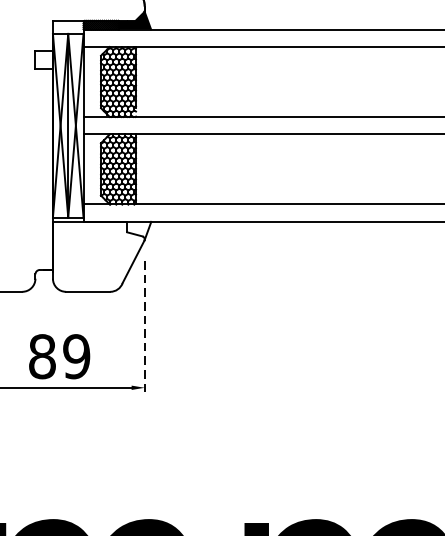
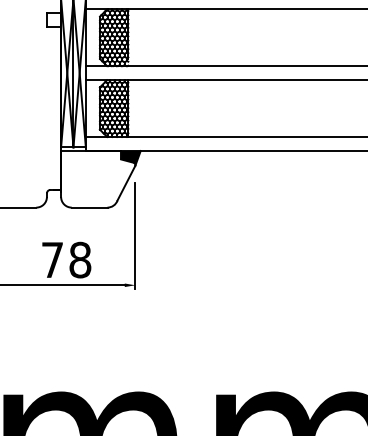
fill: (138, 231) -> (130, 158), added
line: (144, 326) -> (135, 235), dashed -> solid
text: (59, 355) -> (66, 259), 89 -> 78

